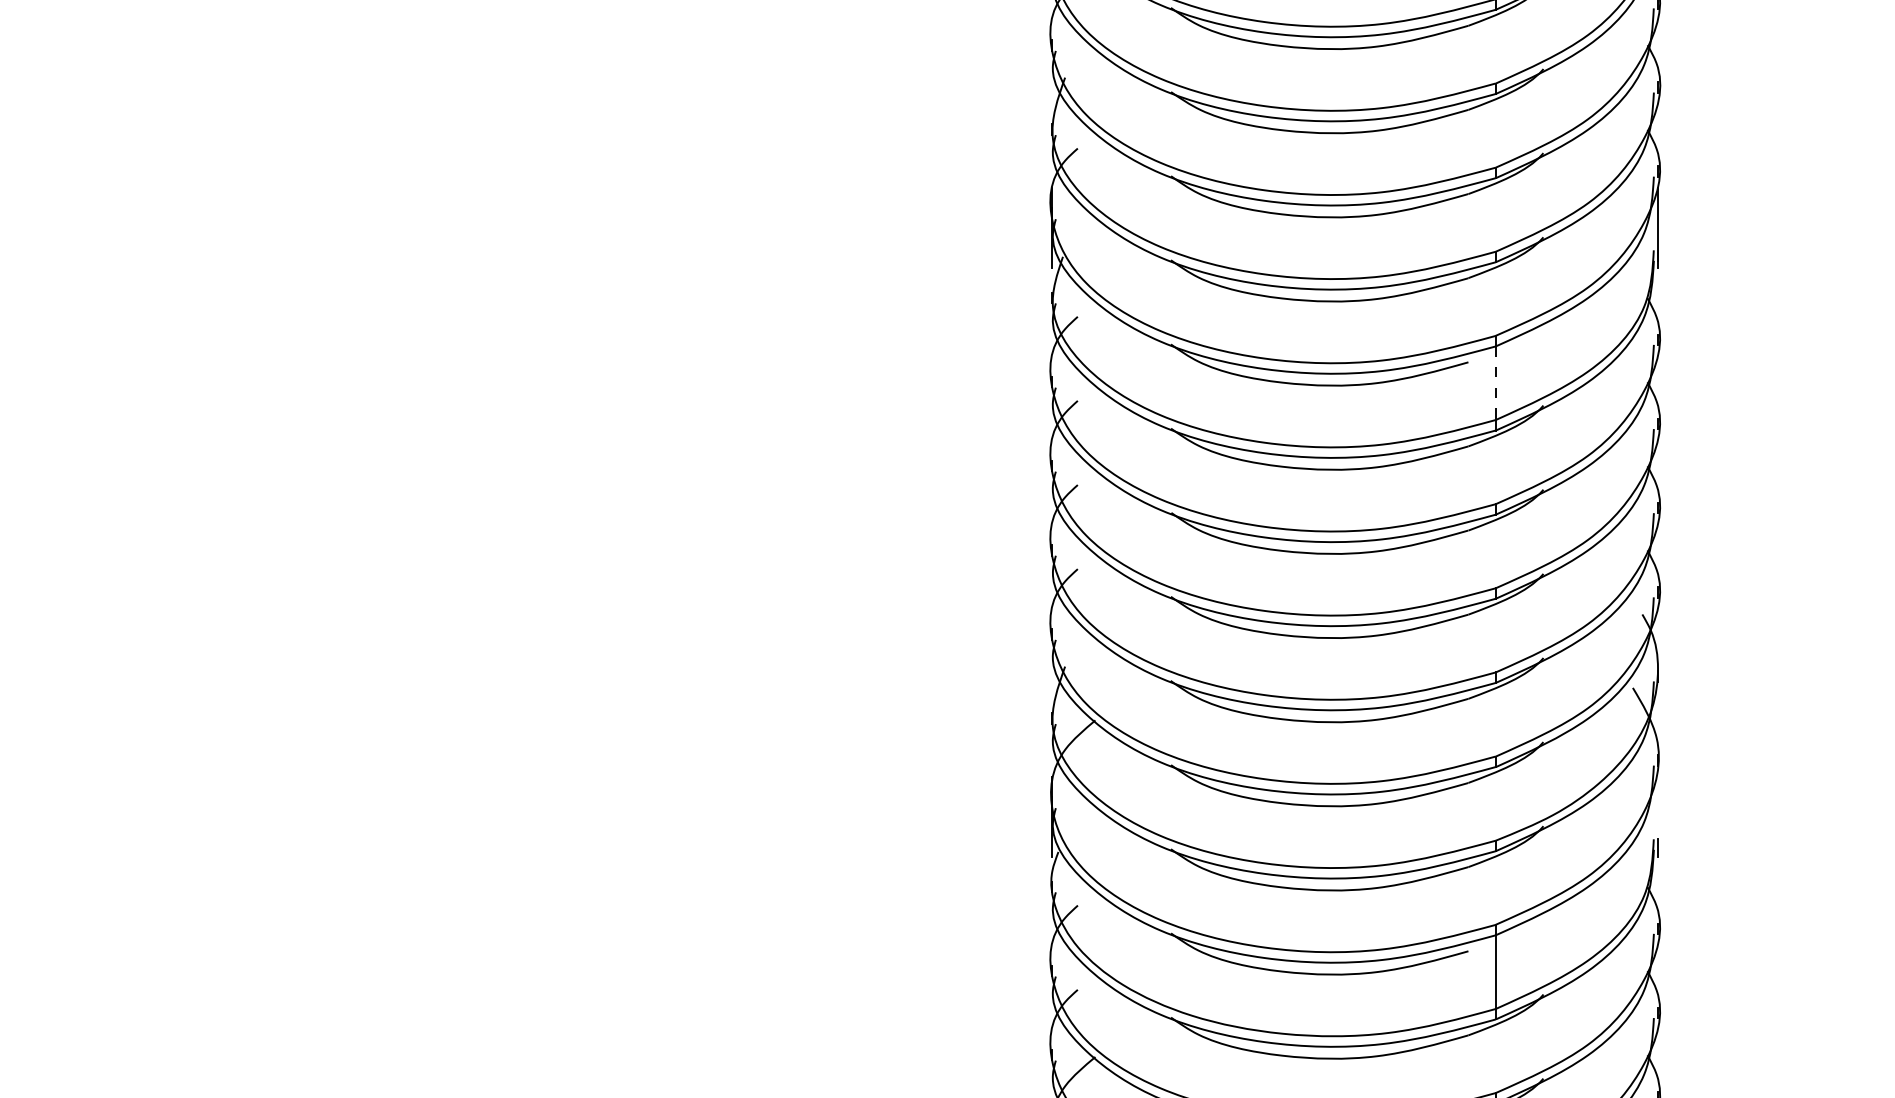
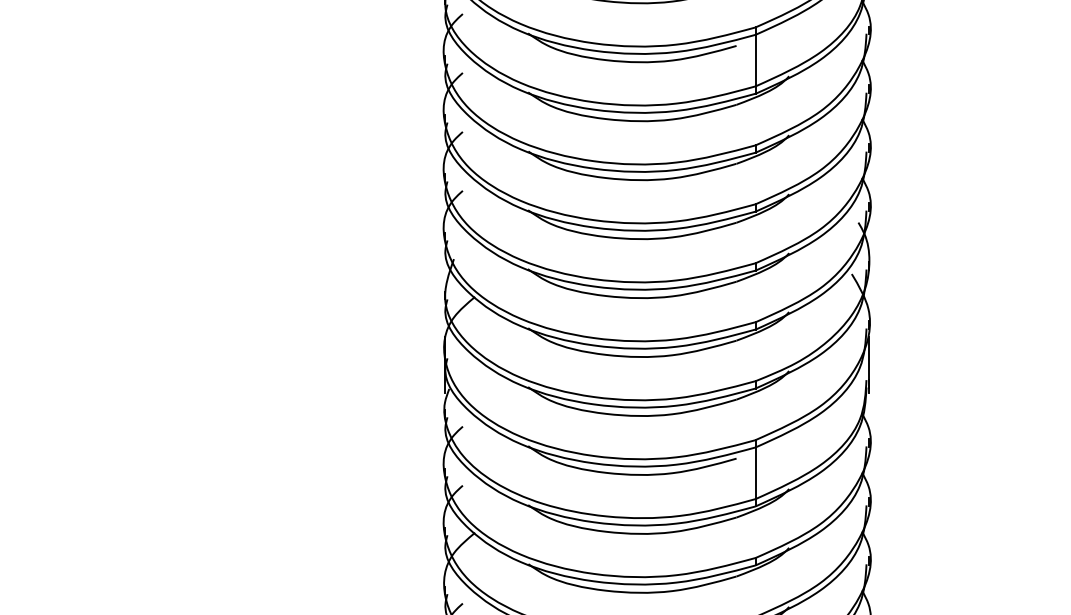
line: (1495, 383) -> (755, 60), dashed -> solid
line: (1658, 813) -> (869, 362), added

